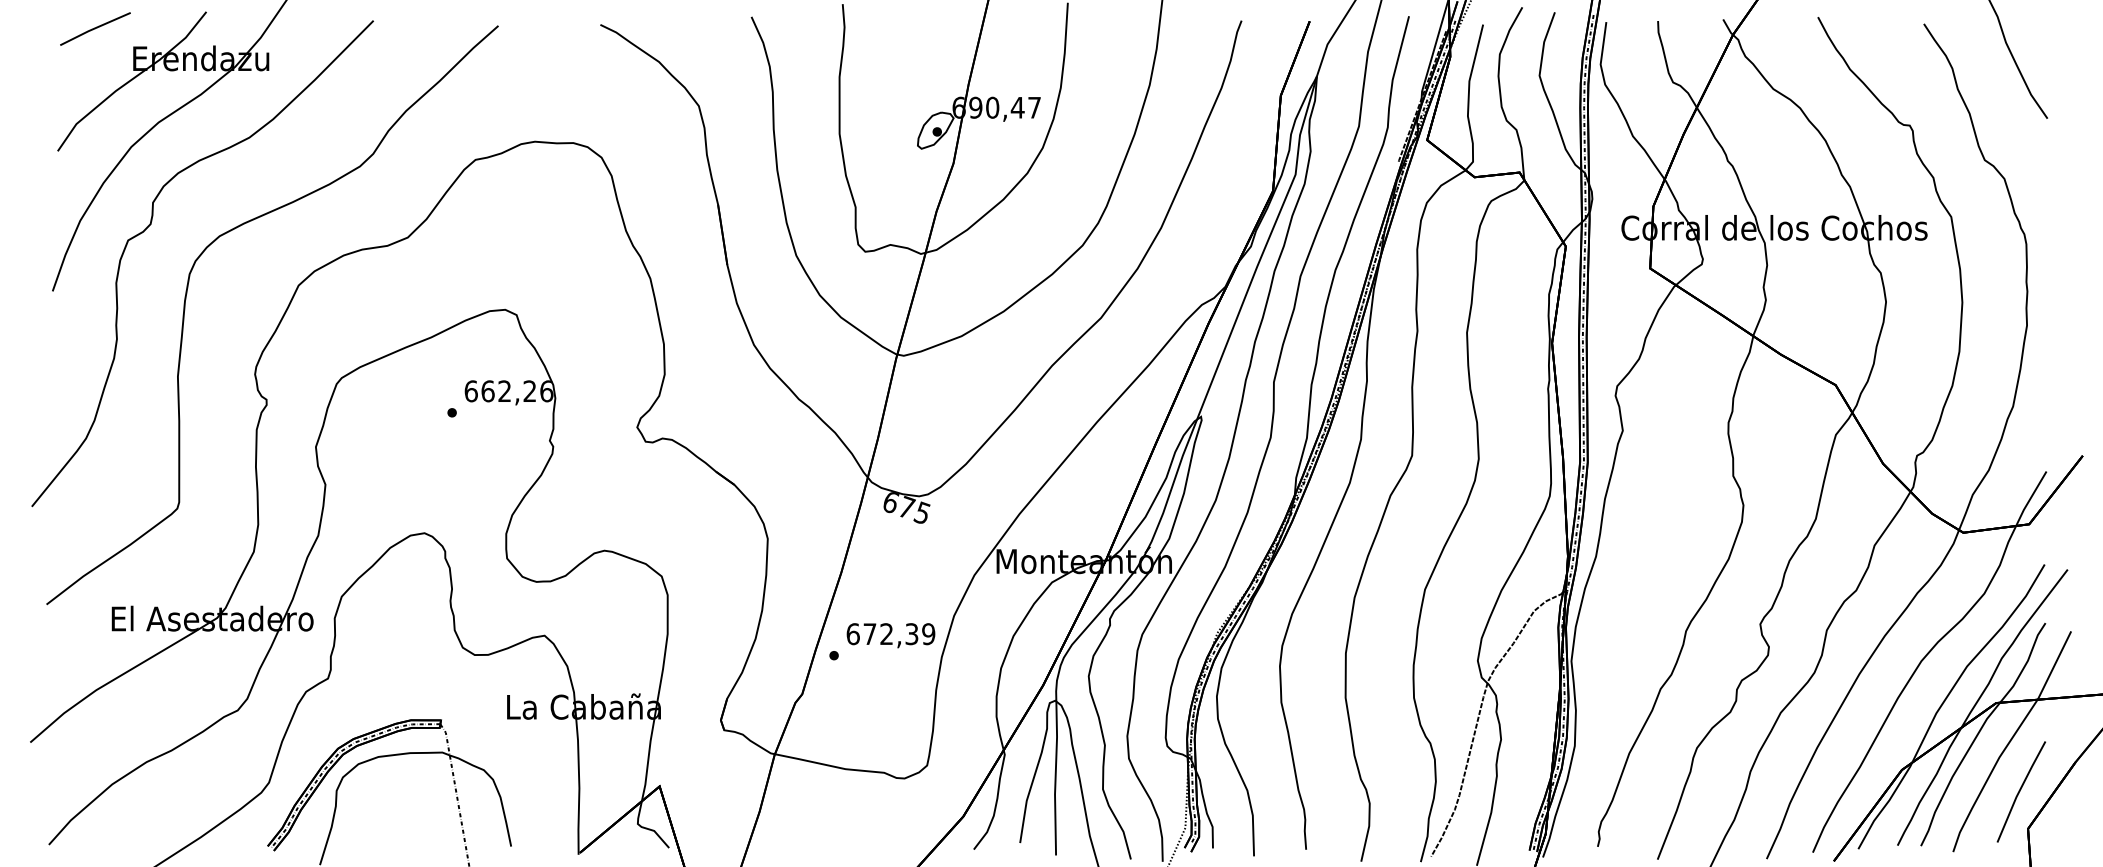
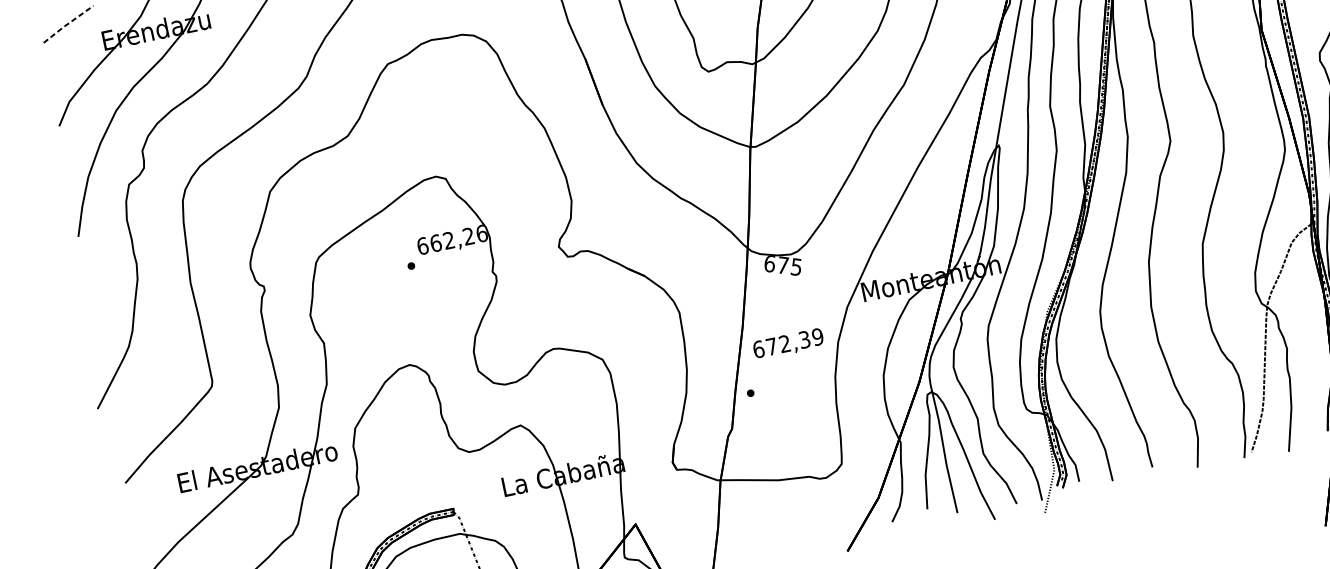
line: (94, 28) -> (67, 24), solid -> dashed
text: (890, 635) -> (788, 344), moved

